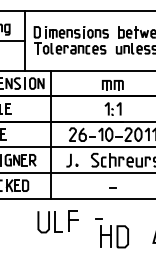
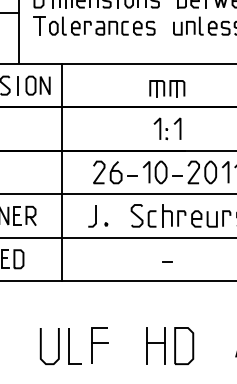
line: (98, 218) -> (142, 314), removed
part: (57, 221) -> (73, 345), moved

